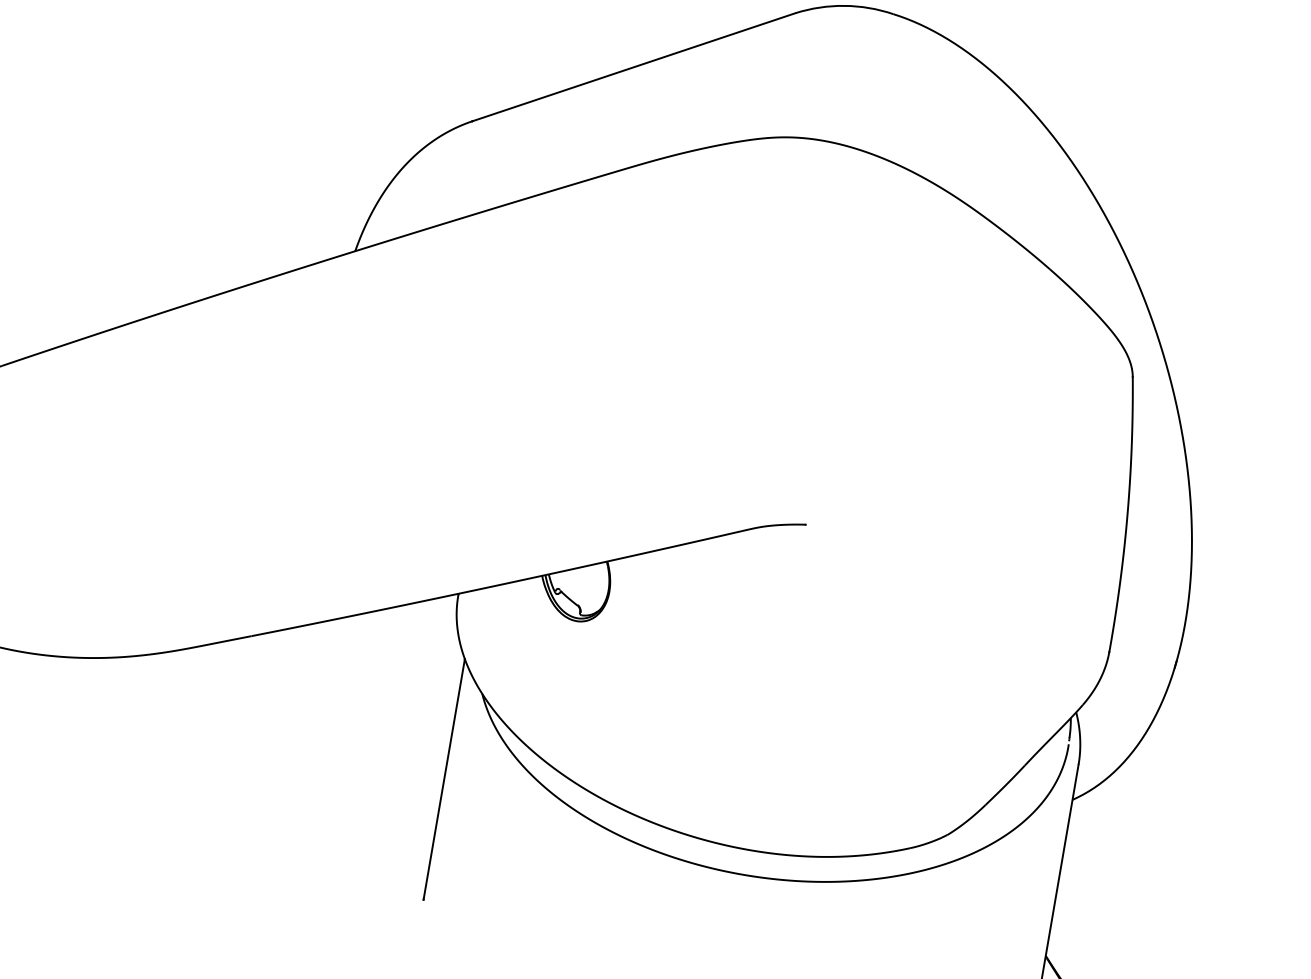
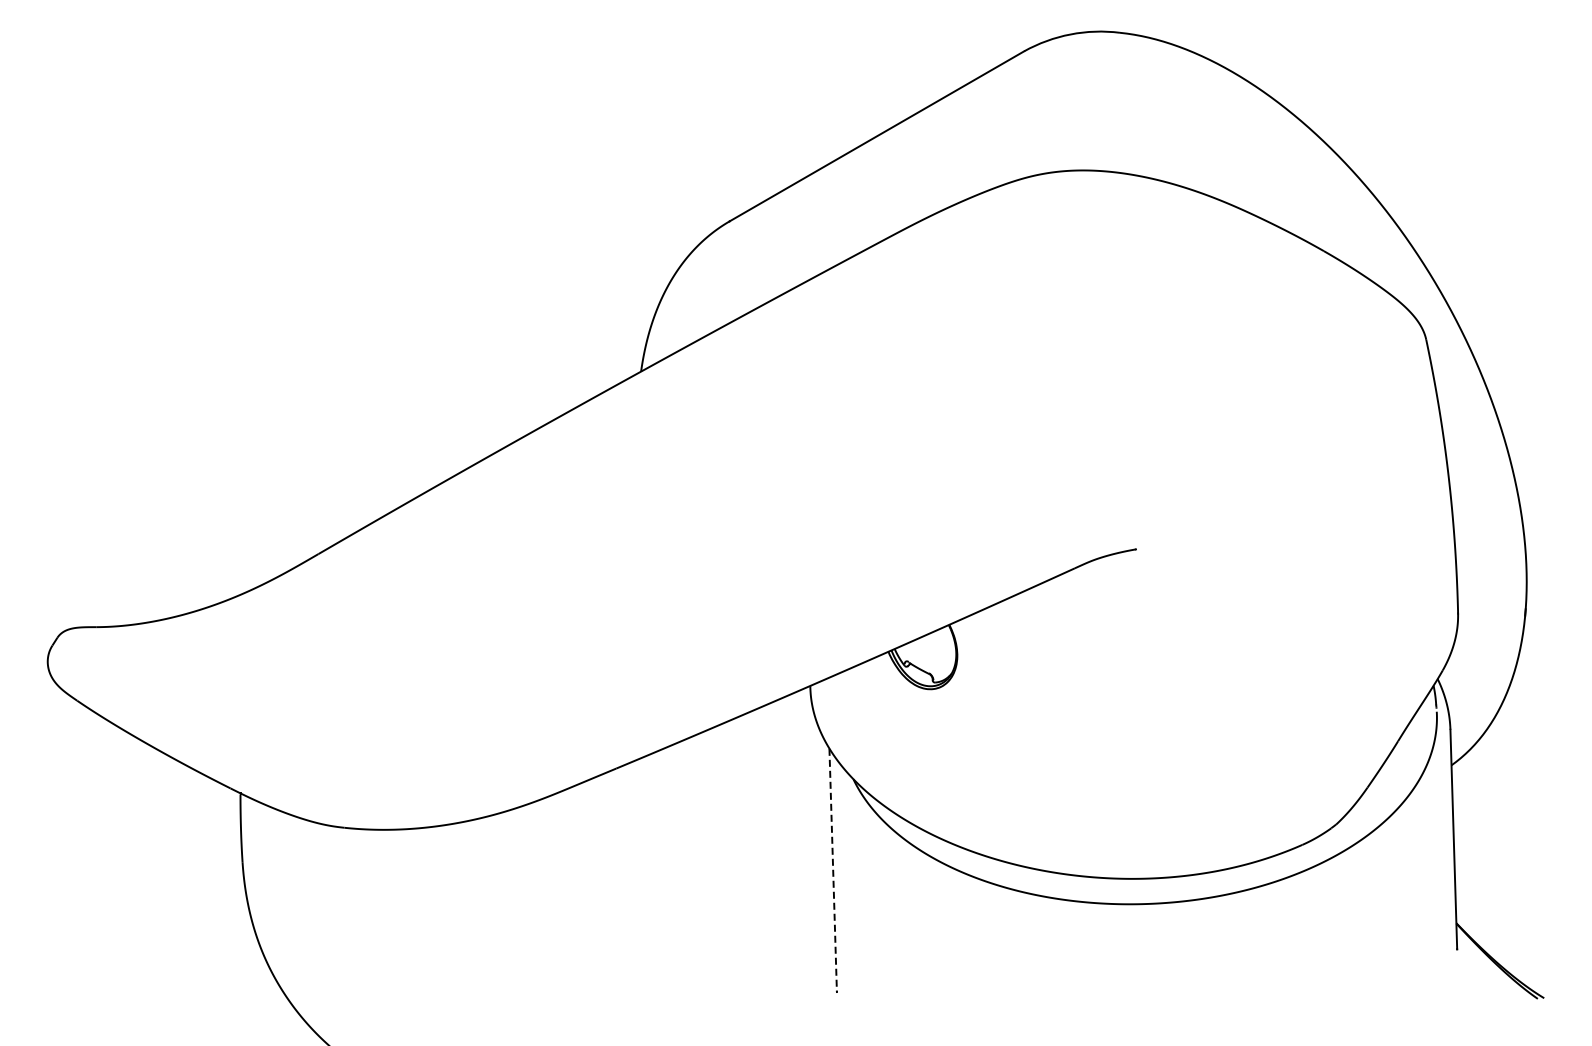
line: (444, 779) -> (833, 870), solid -> dashed

